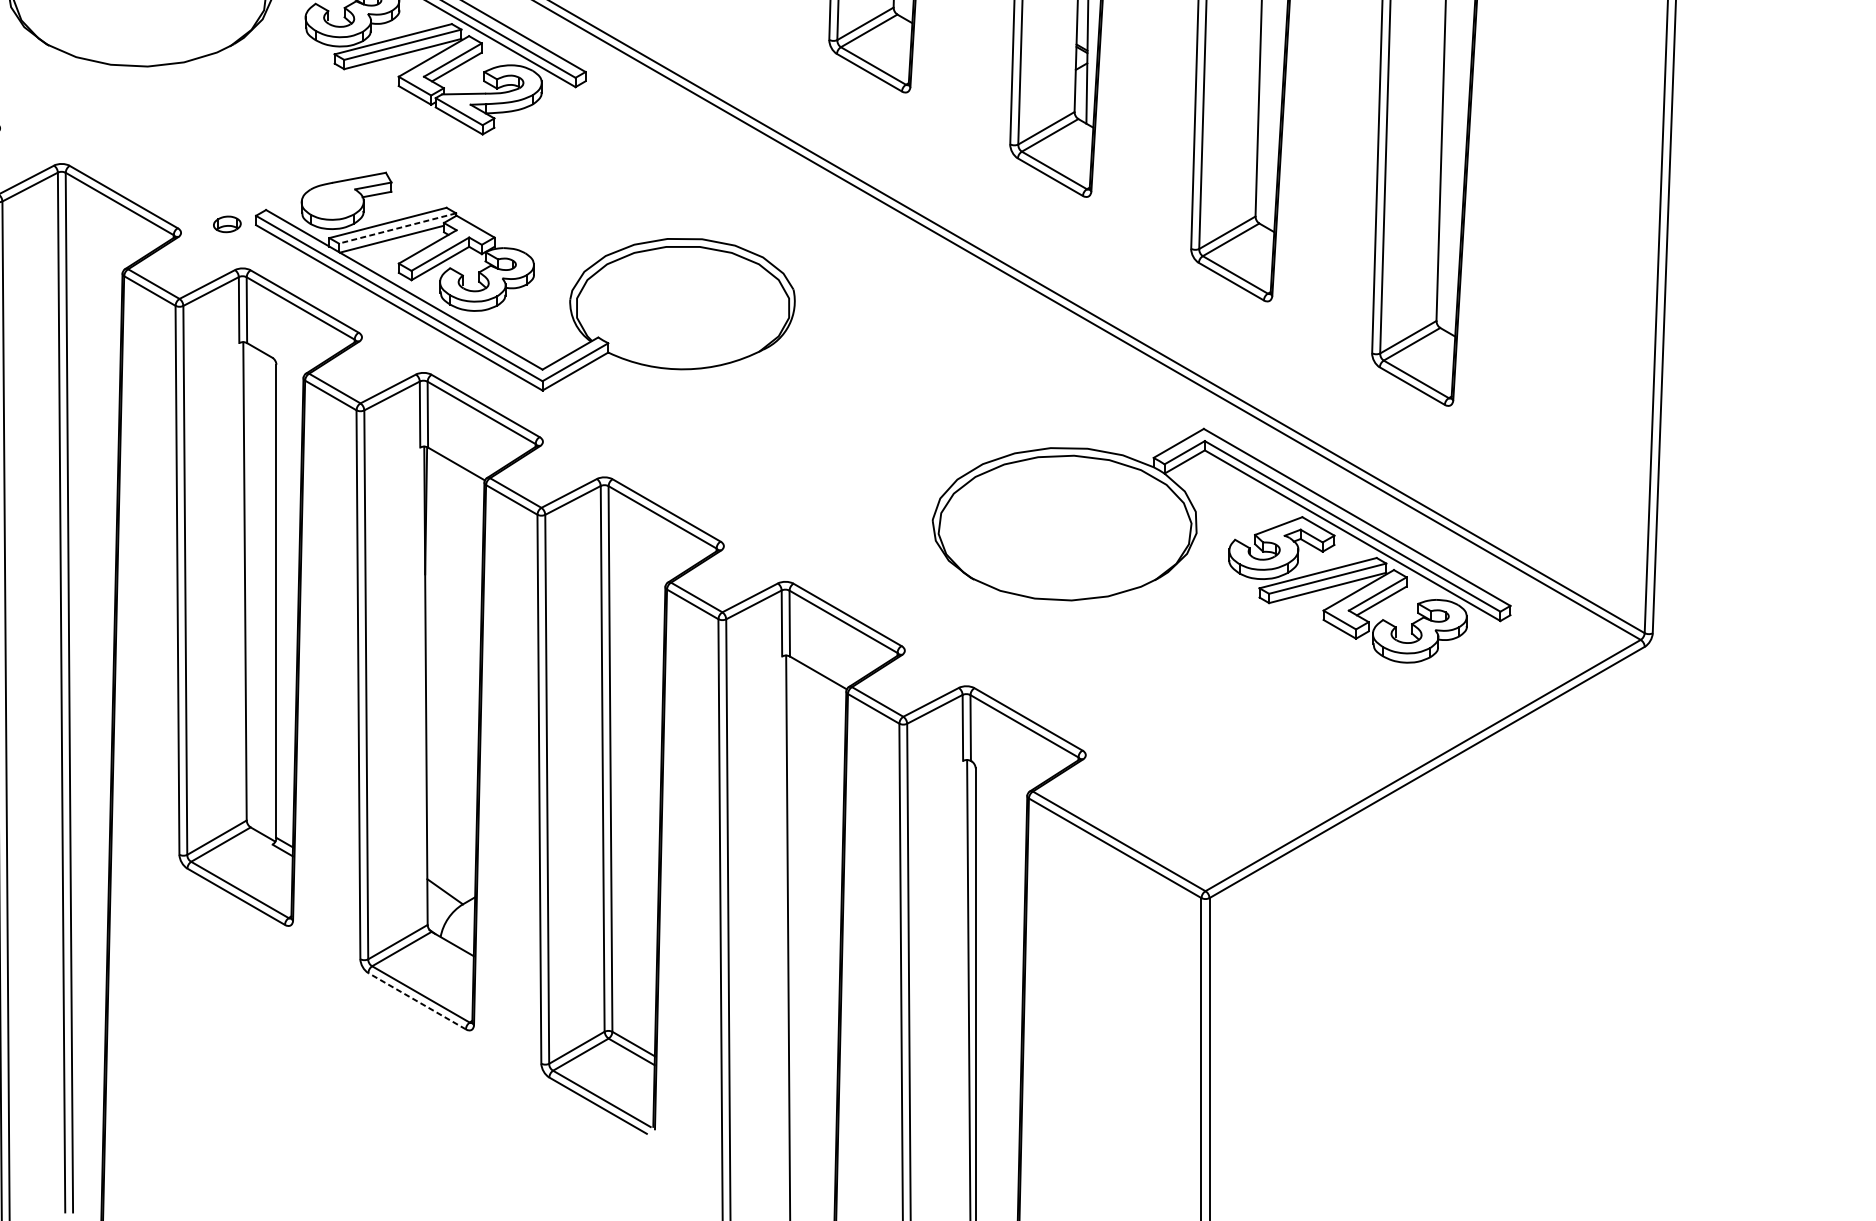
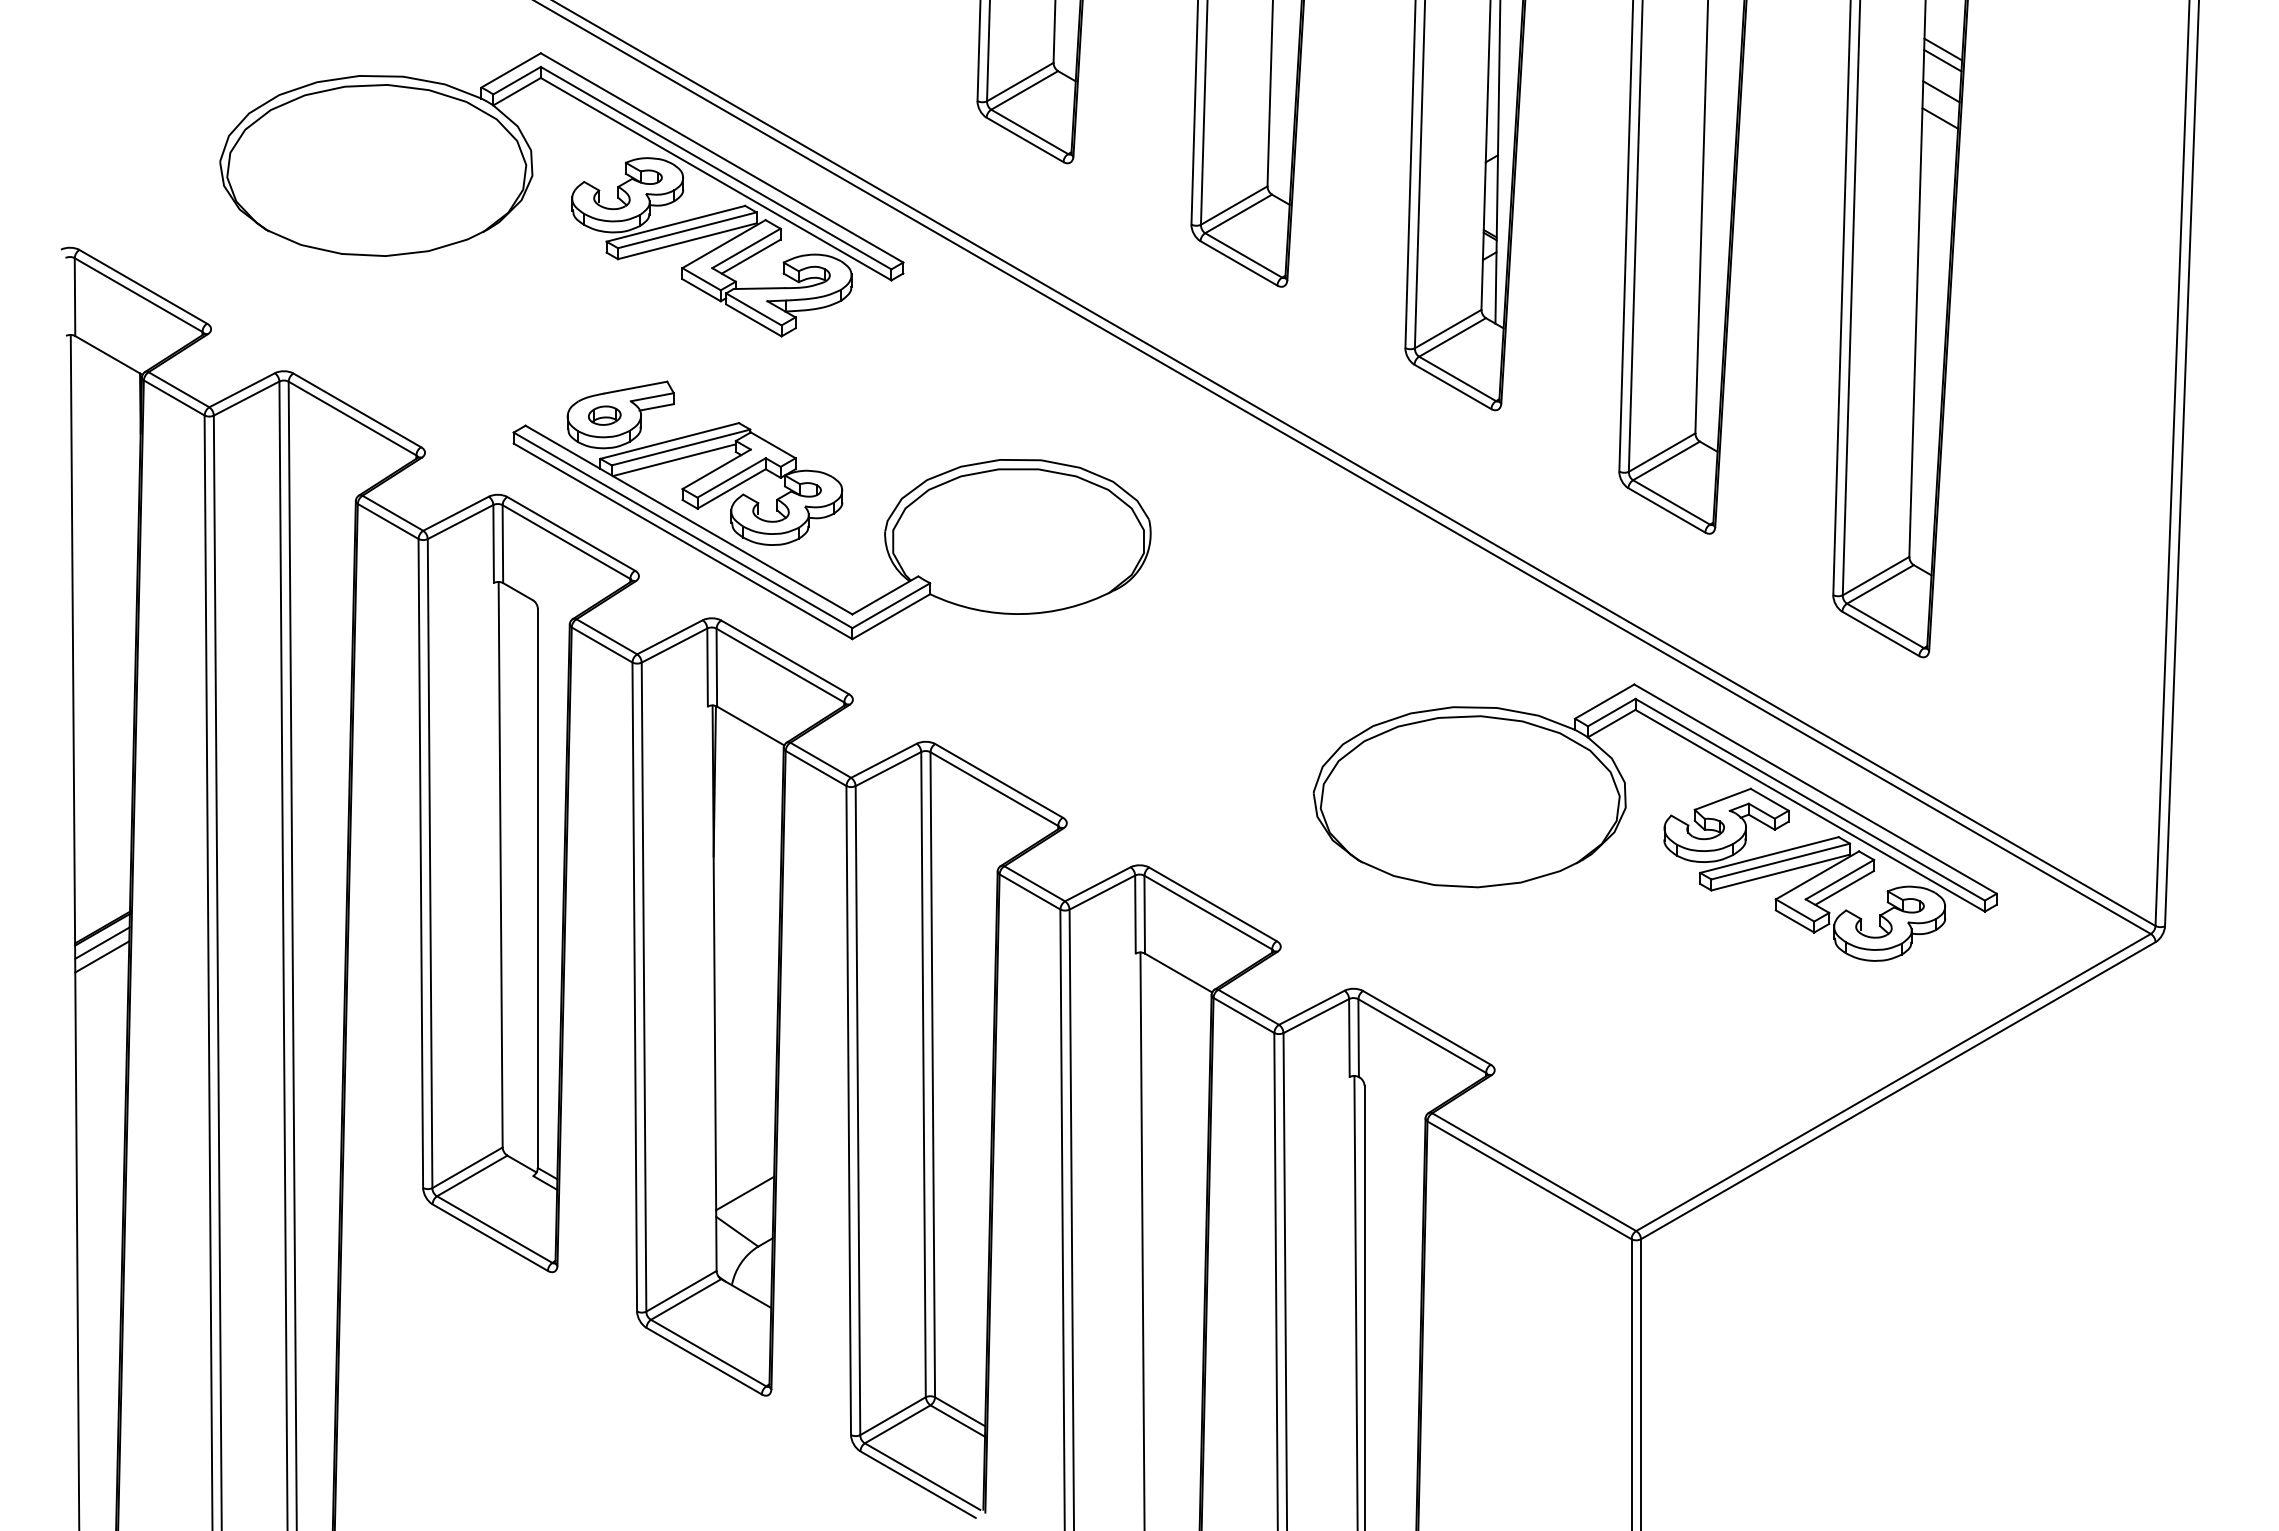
part: (227, 224) -> (604, 415), moved
line: (397, 228) -> (681, 447), dashed -> solid
line: (452, 859) -> (745, 1193), added
line: (417, 1001) -> (704, 1361), dashed -> solid

